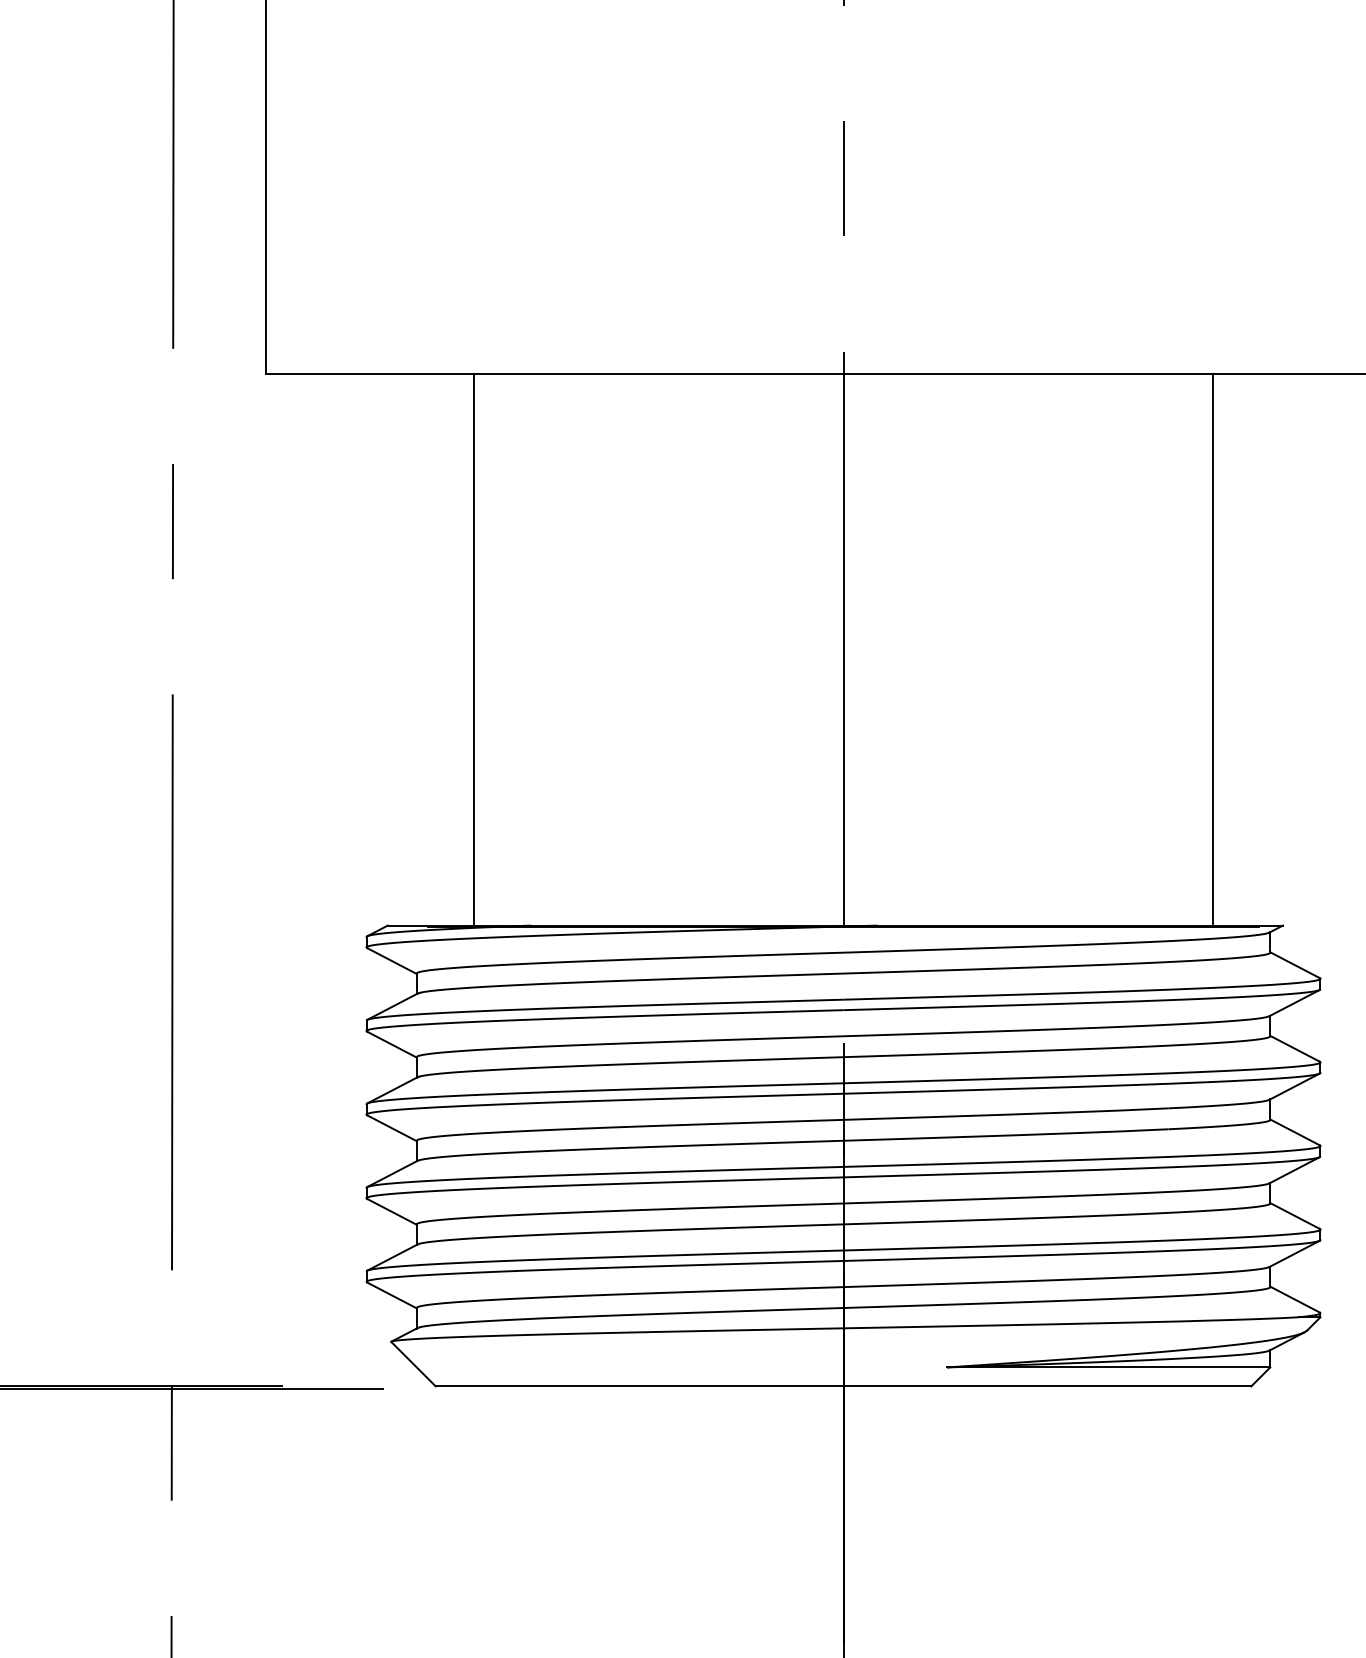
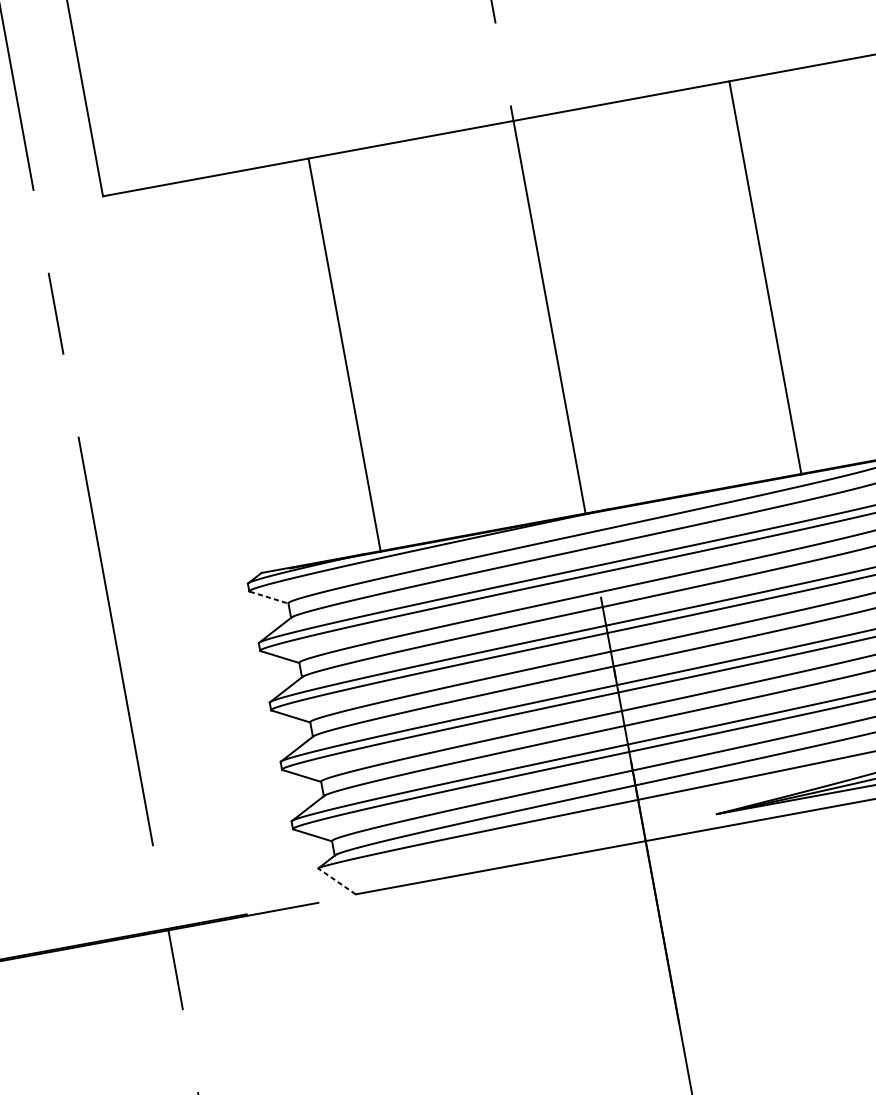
line: (474, 649) -> (344, 354), moved
line: (1213, 649) -> (765, 277), moved
line: (391, 961) -> (268, 598), solid -> dashed
line: (413, 1363) -> (336, 880), solid -> dashed

